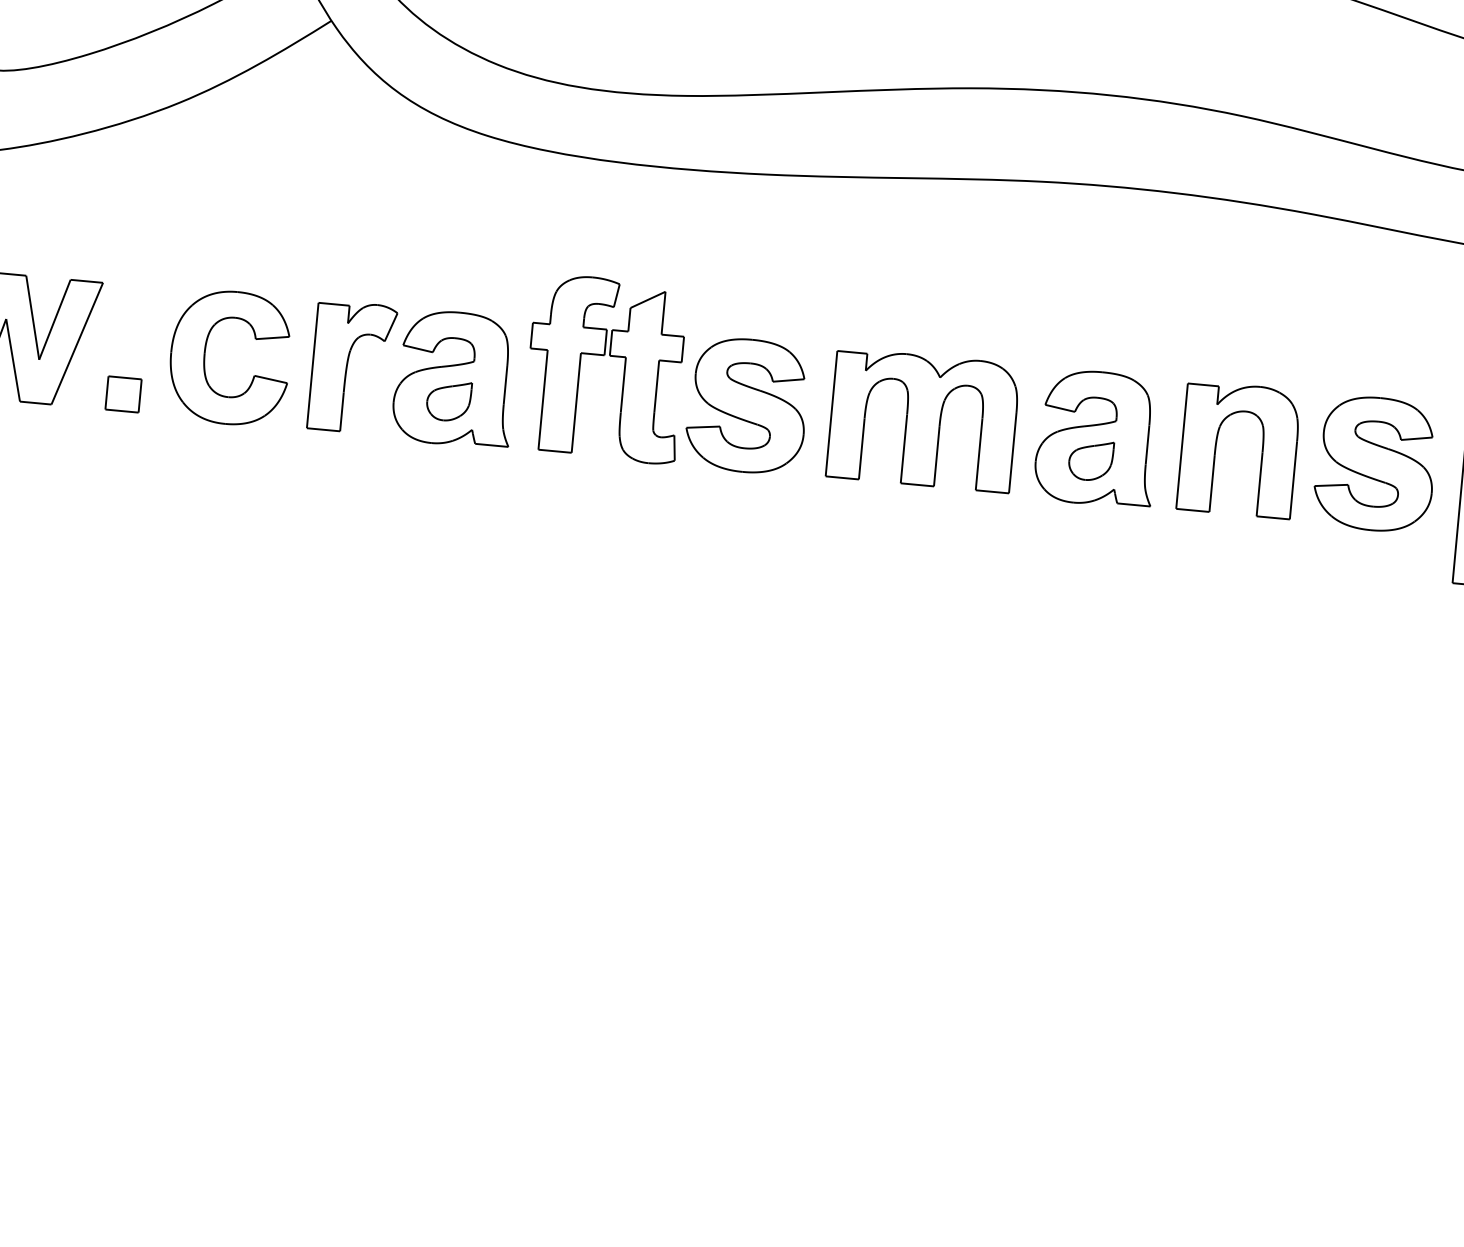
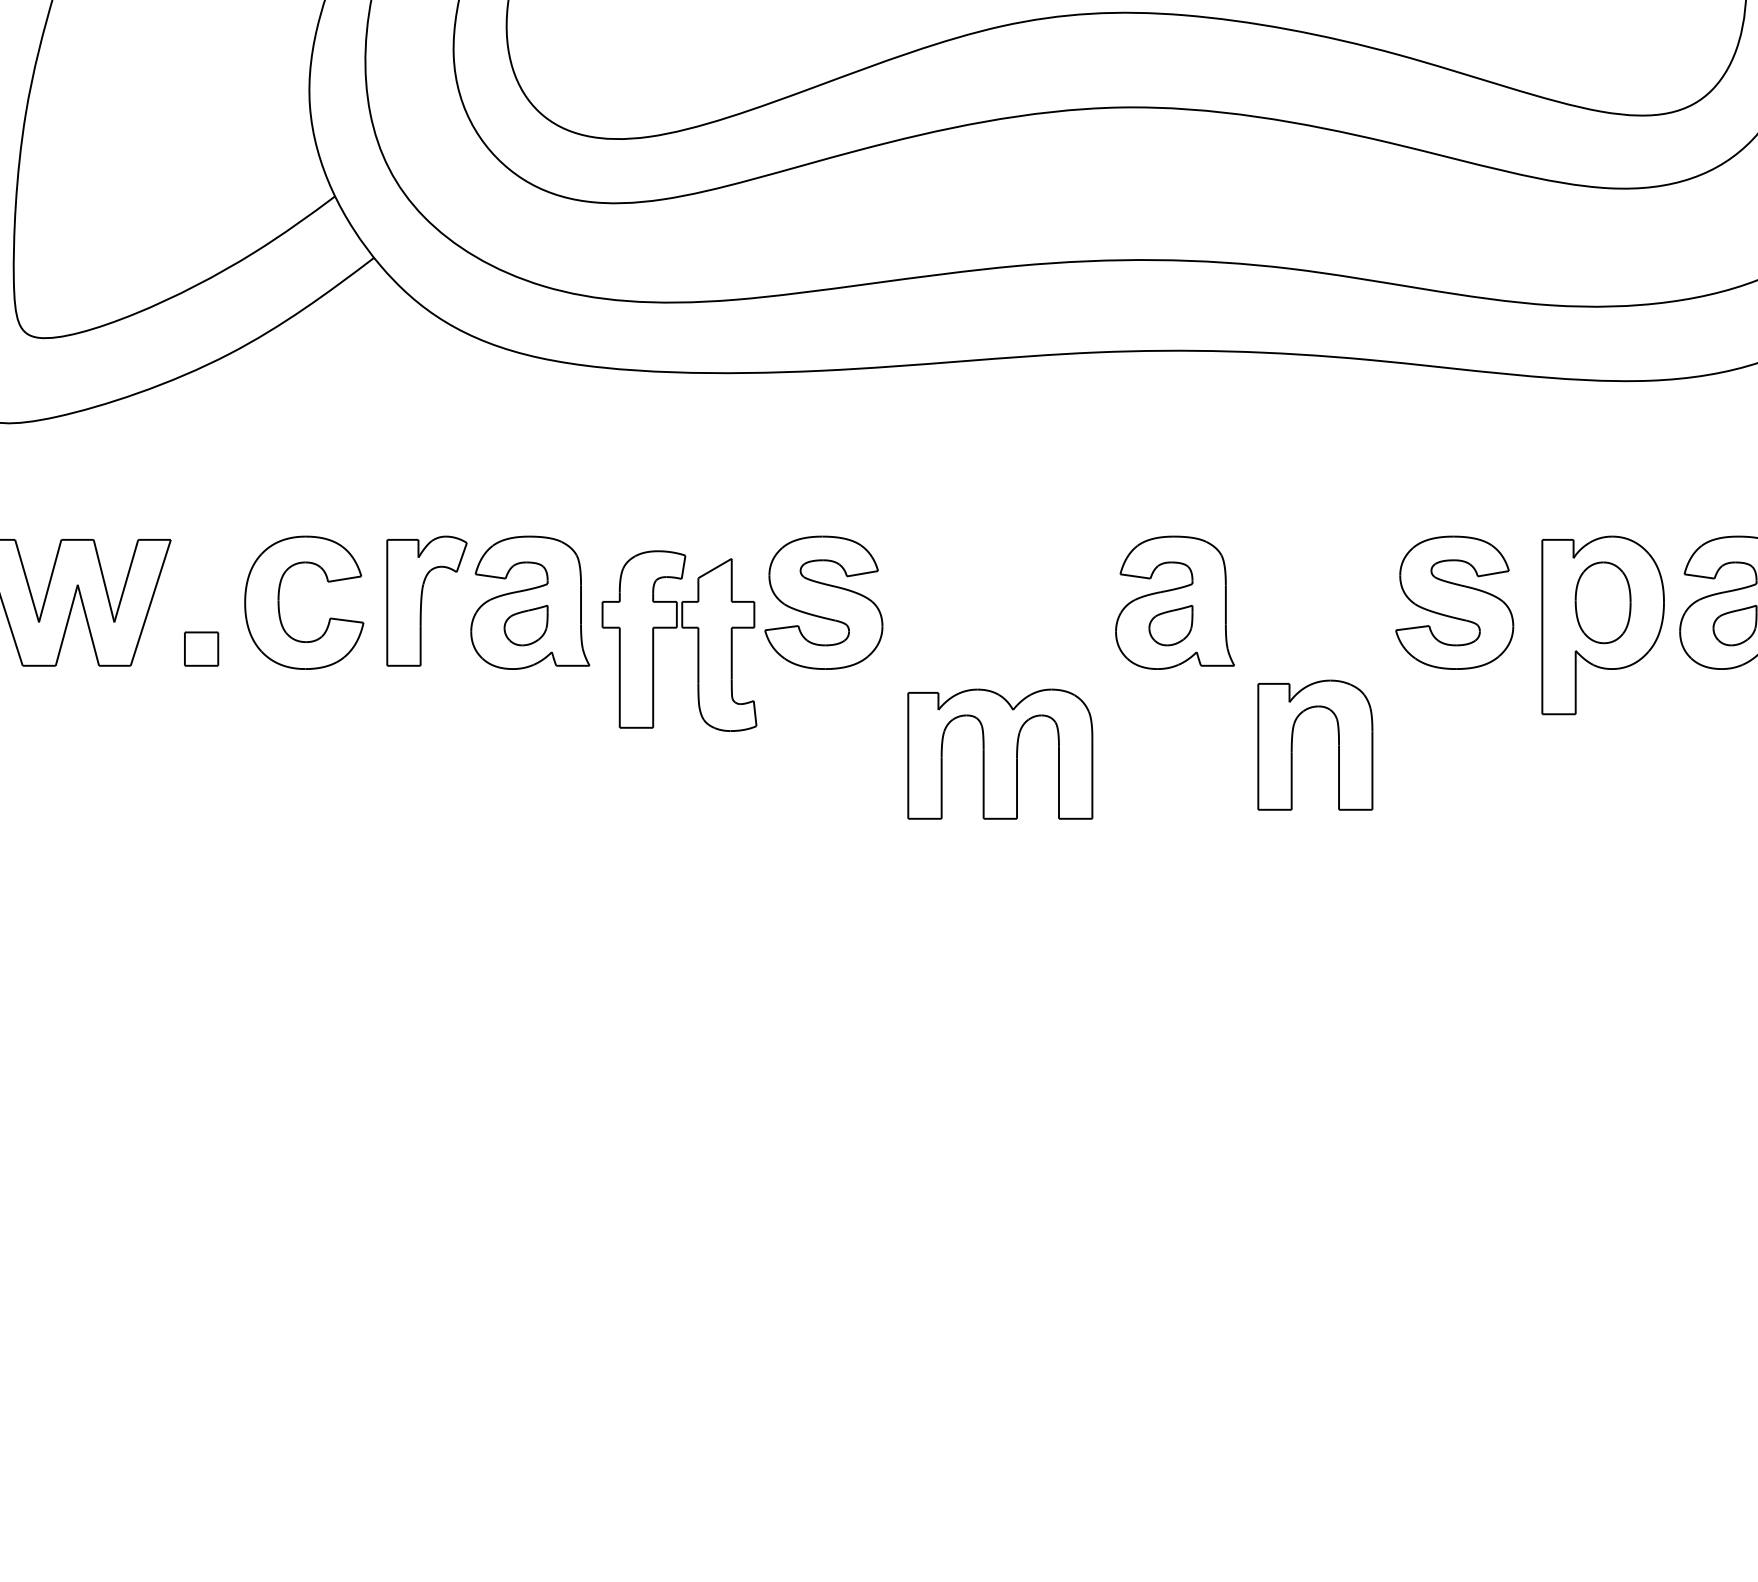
part: (604, 356) -> (676, 628), moved
part: (923, 419) -> (1000, 753), moved
part: (1216, 447) -> (1292, 744), moved

